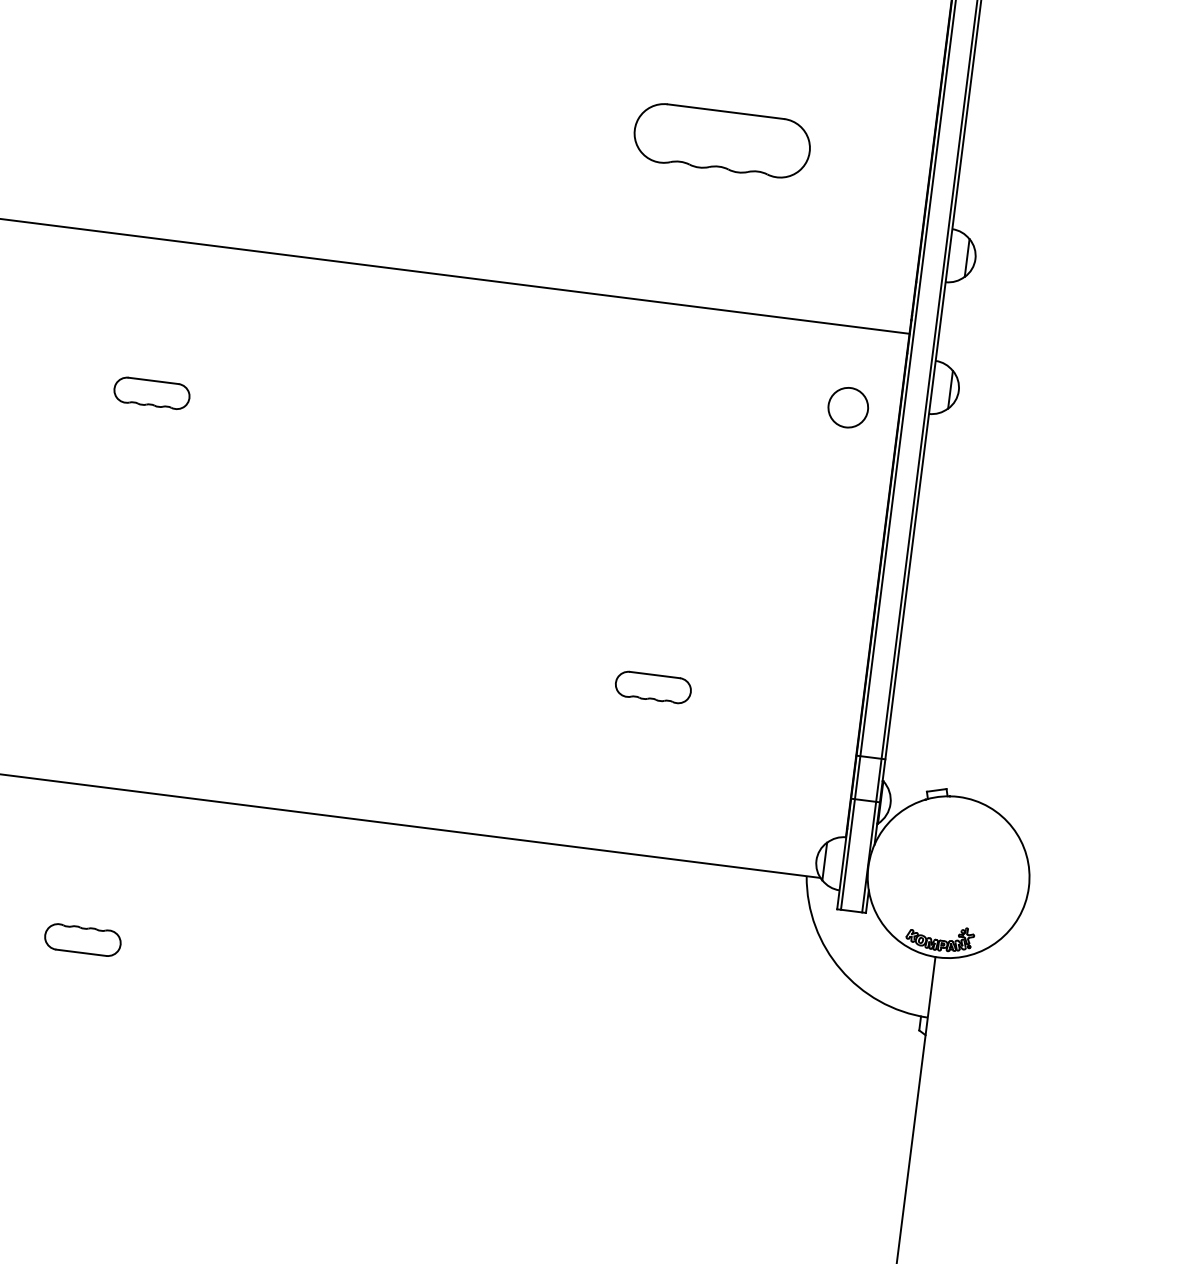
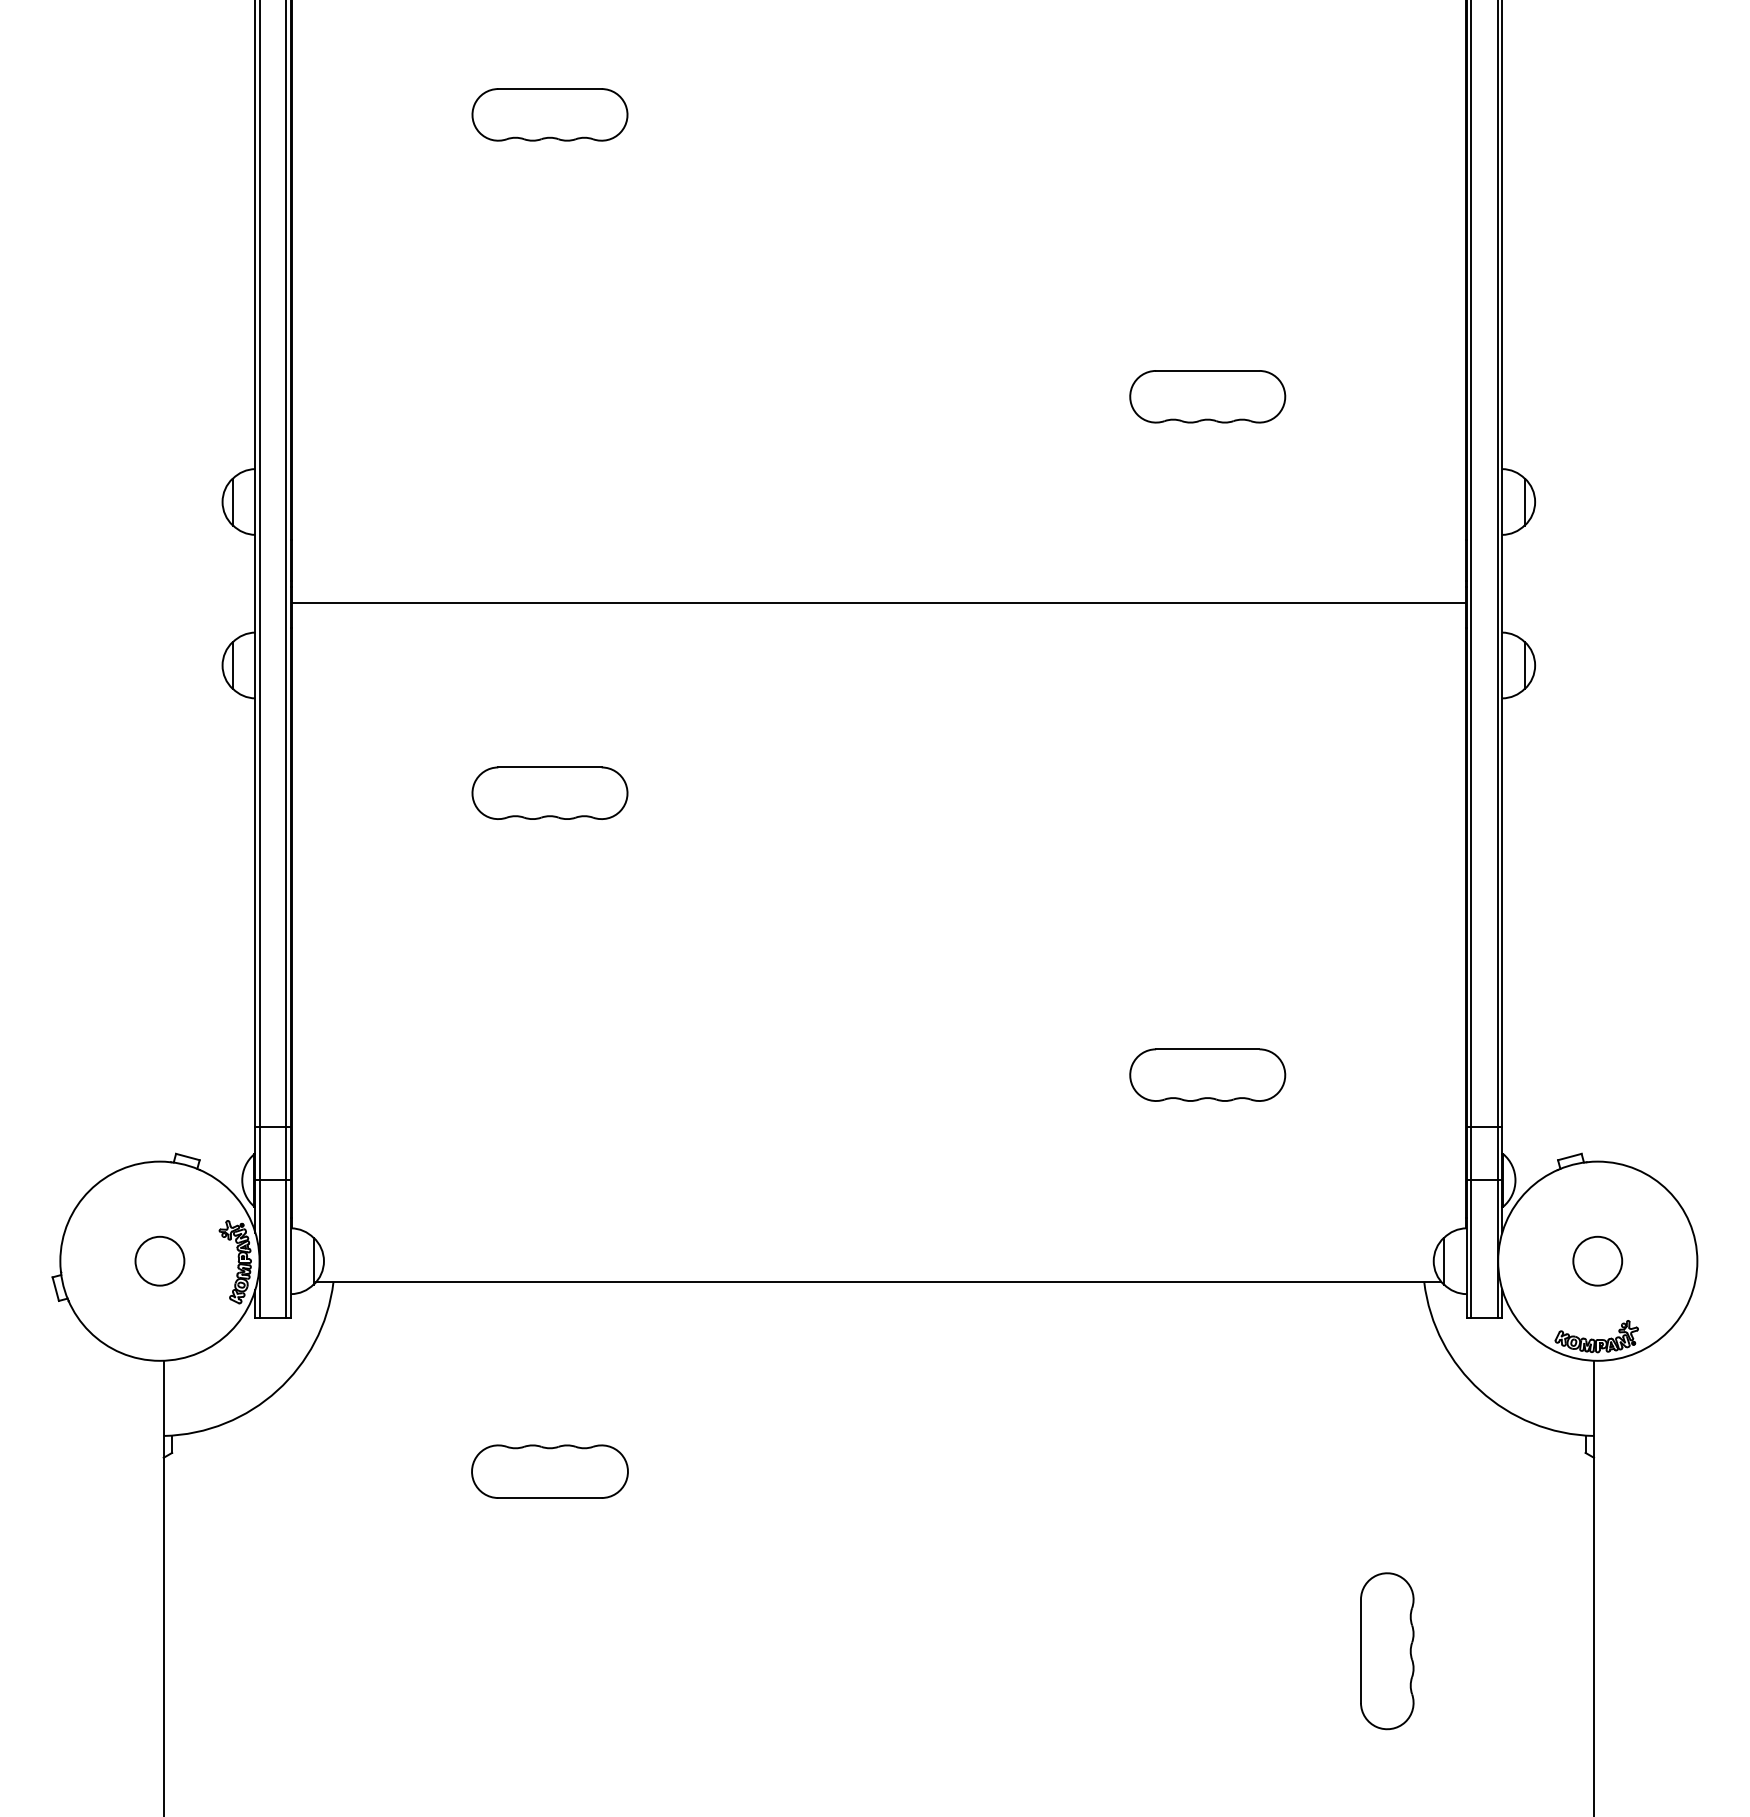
part: (722, 140) -> (1207, 396), size x0.71
part: (151, 392) -> (549, 792), size x1.67
circle: (848, 407) -> (1597, 1260), moved
part: (653, 687) -> (1207, 1074), size x1.67
part: (82, 939) -> (549, 1471), size x1.67
part: (739, 1170) -> (1387, 1651), added

